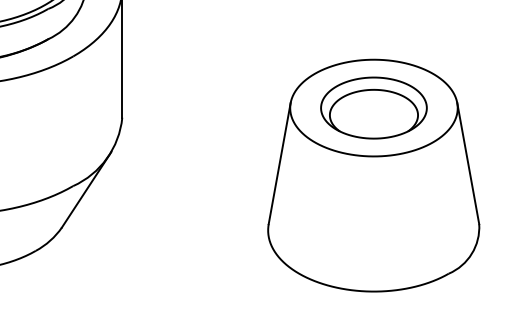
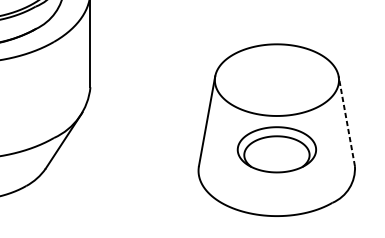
part: (373, 107) -> (276, 149), moved
line: (468, 163) -> (346, 121), solid -> dashed

